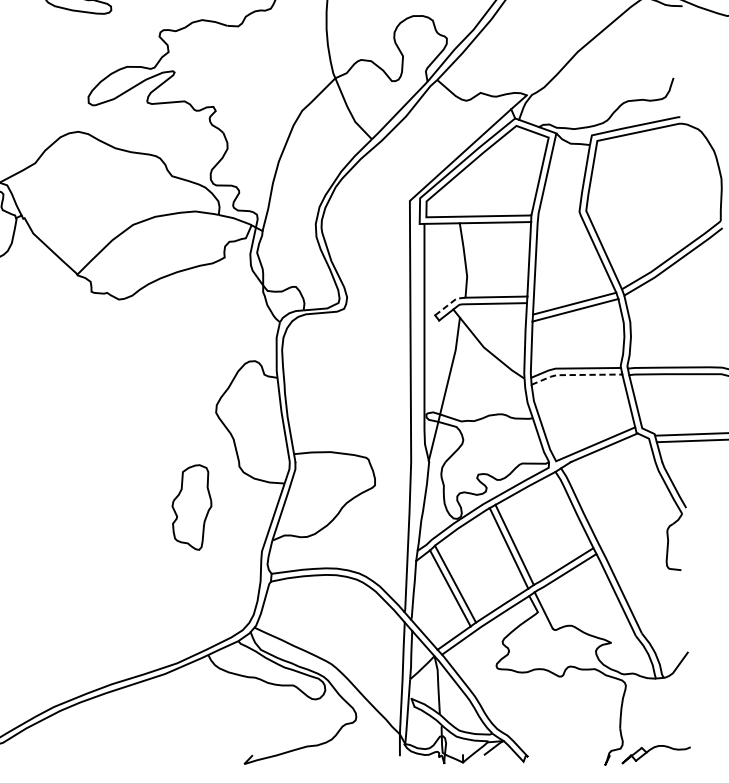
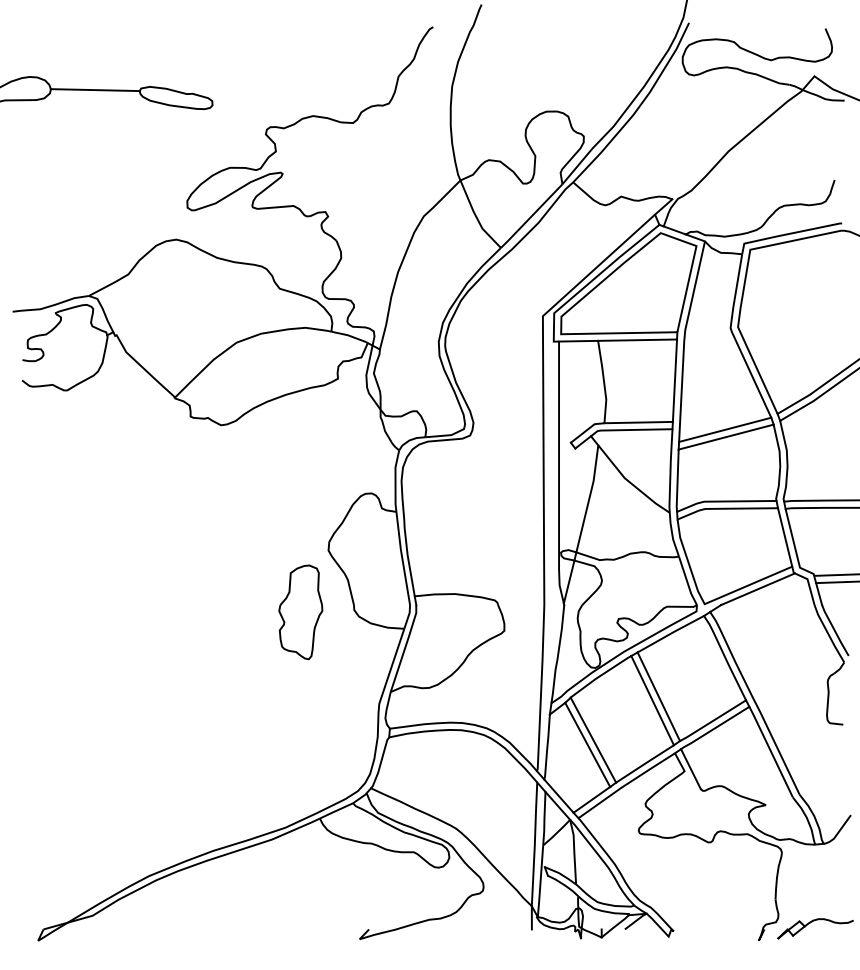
line: (449, 304) -> (586, 430), dashed -> solid
line: (575, 374) -> (726, 508), dashed -> solid
part: (191, 507) -> (300, 612), moved

